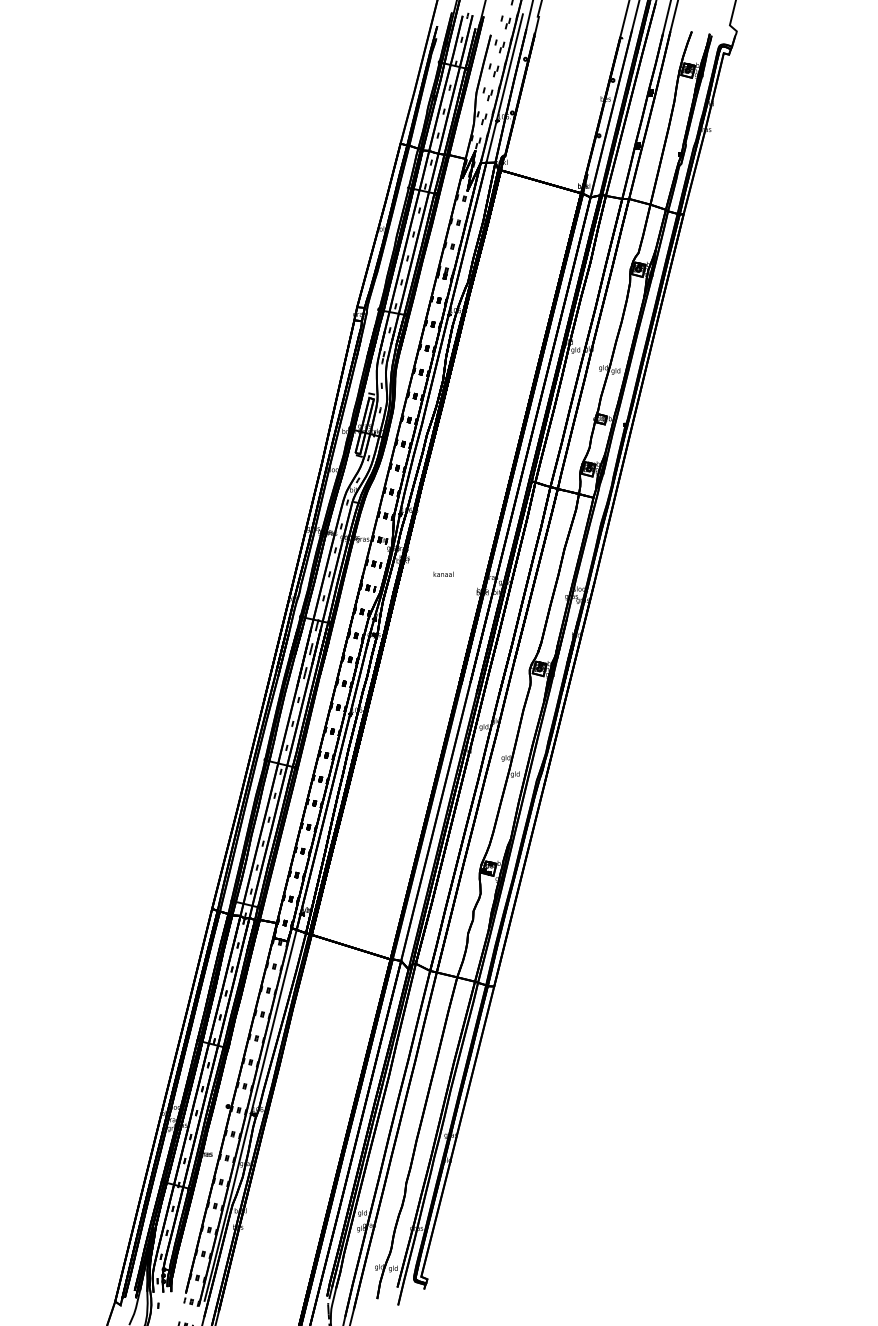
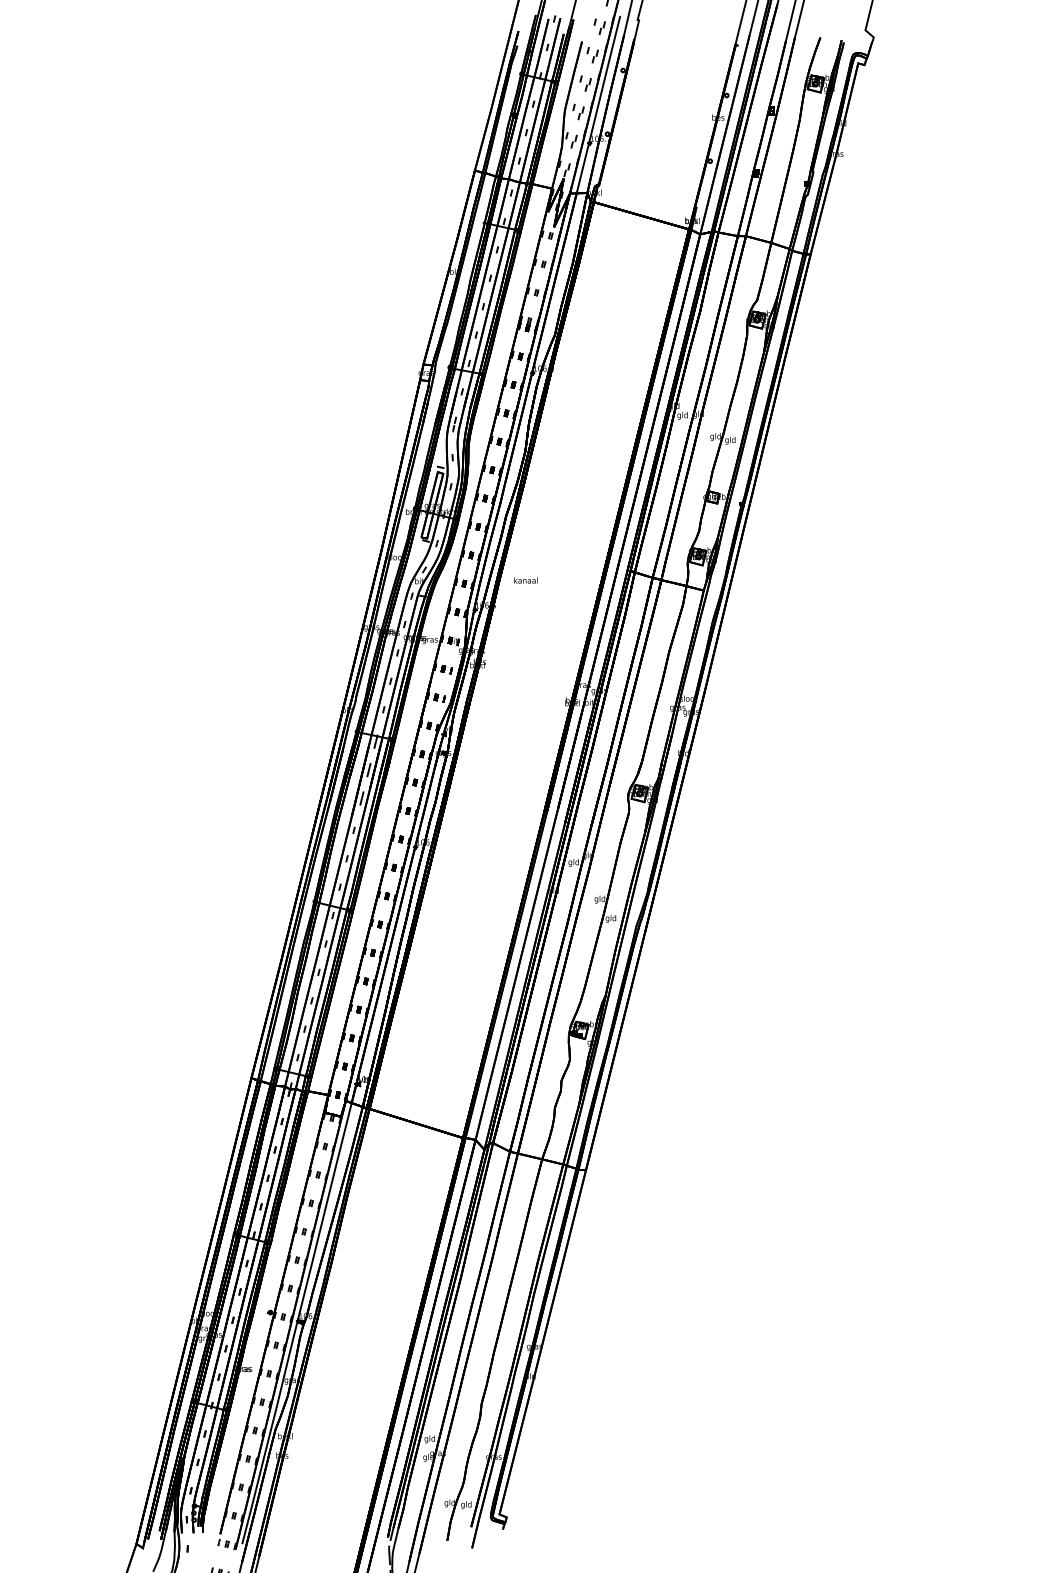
text: (443, 573) -> (525, 579), moved

